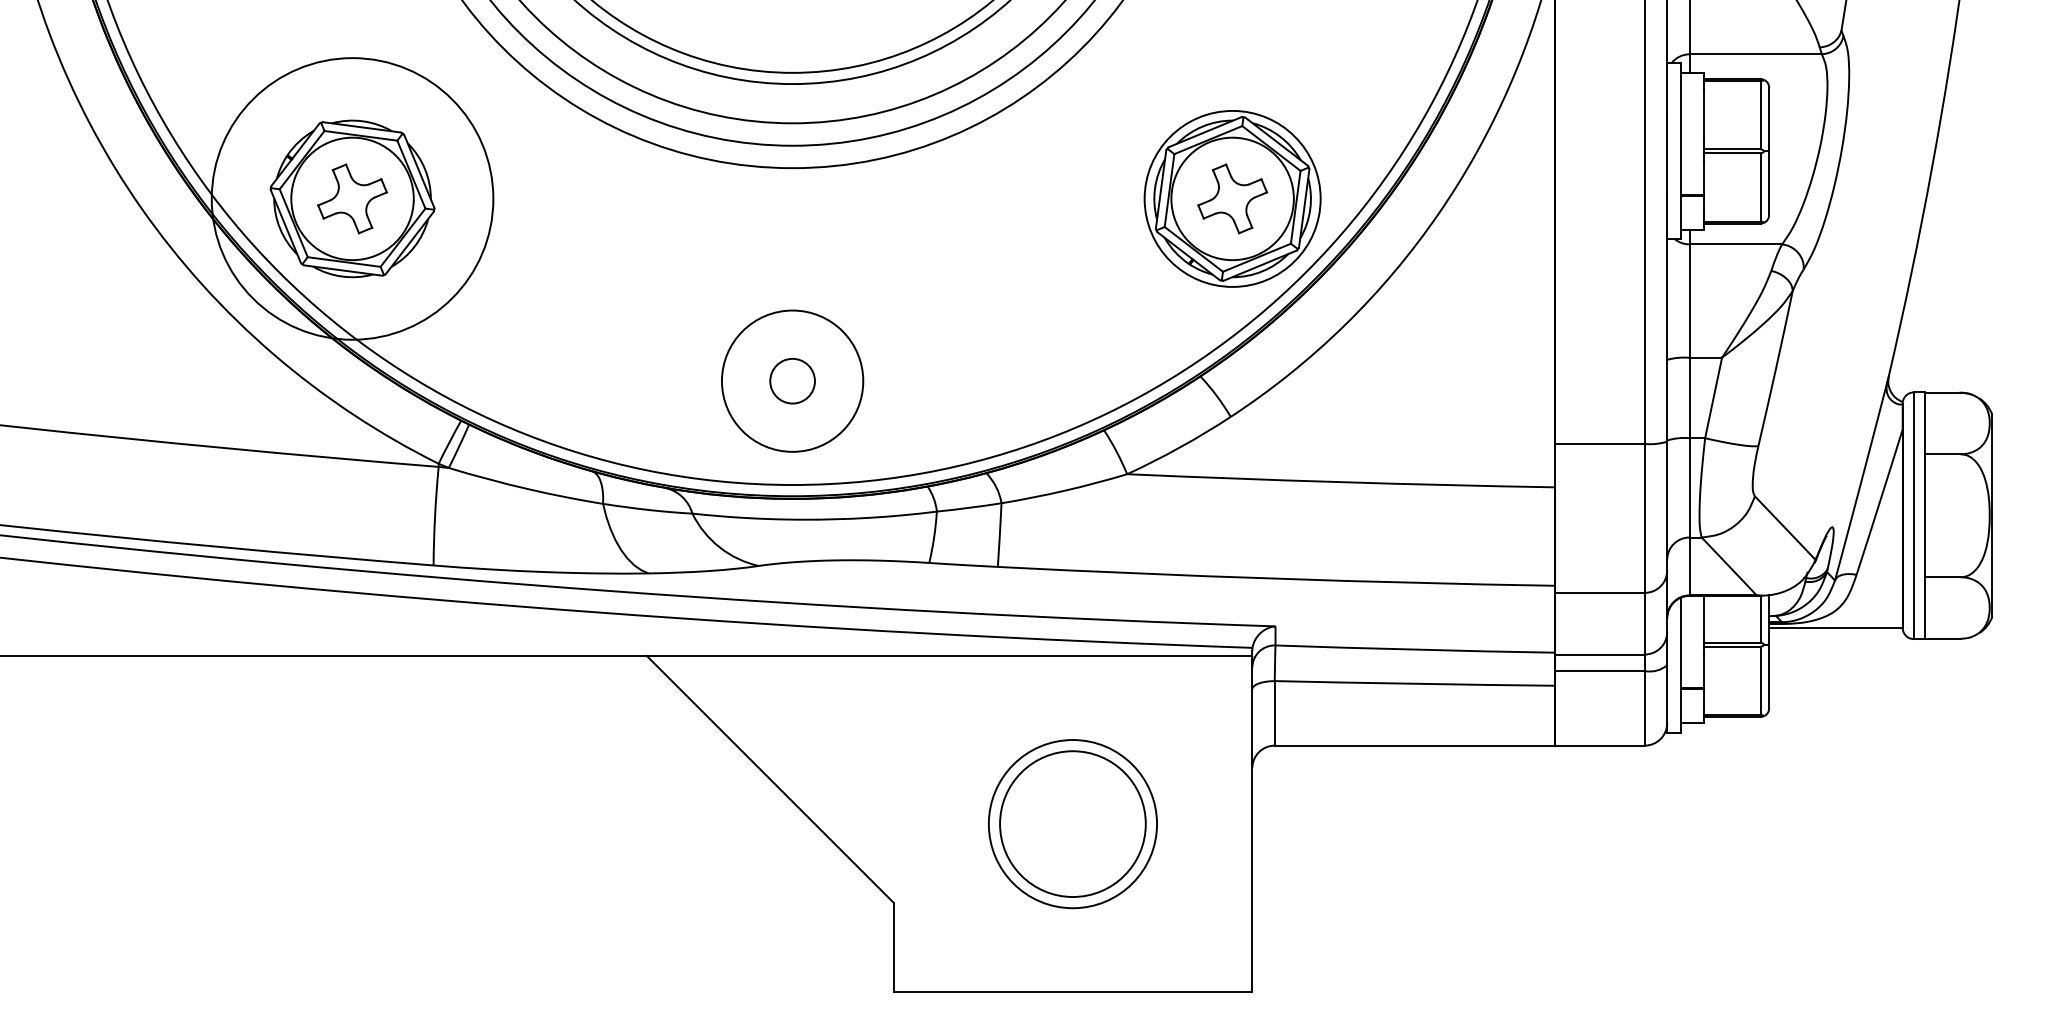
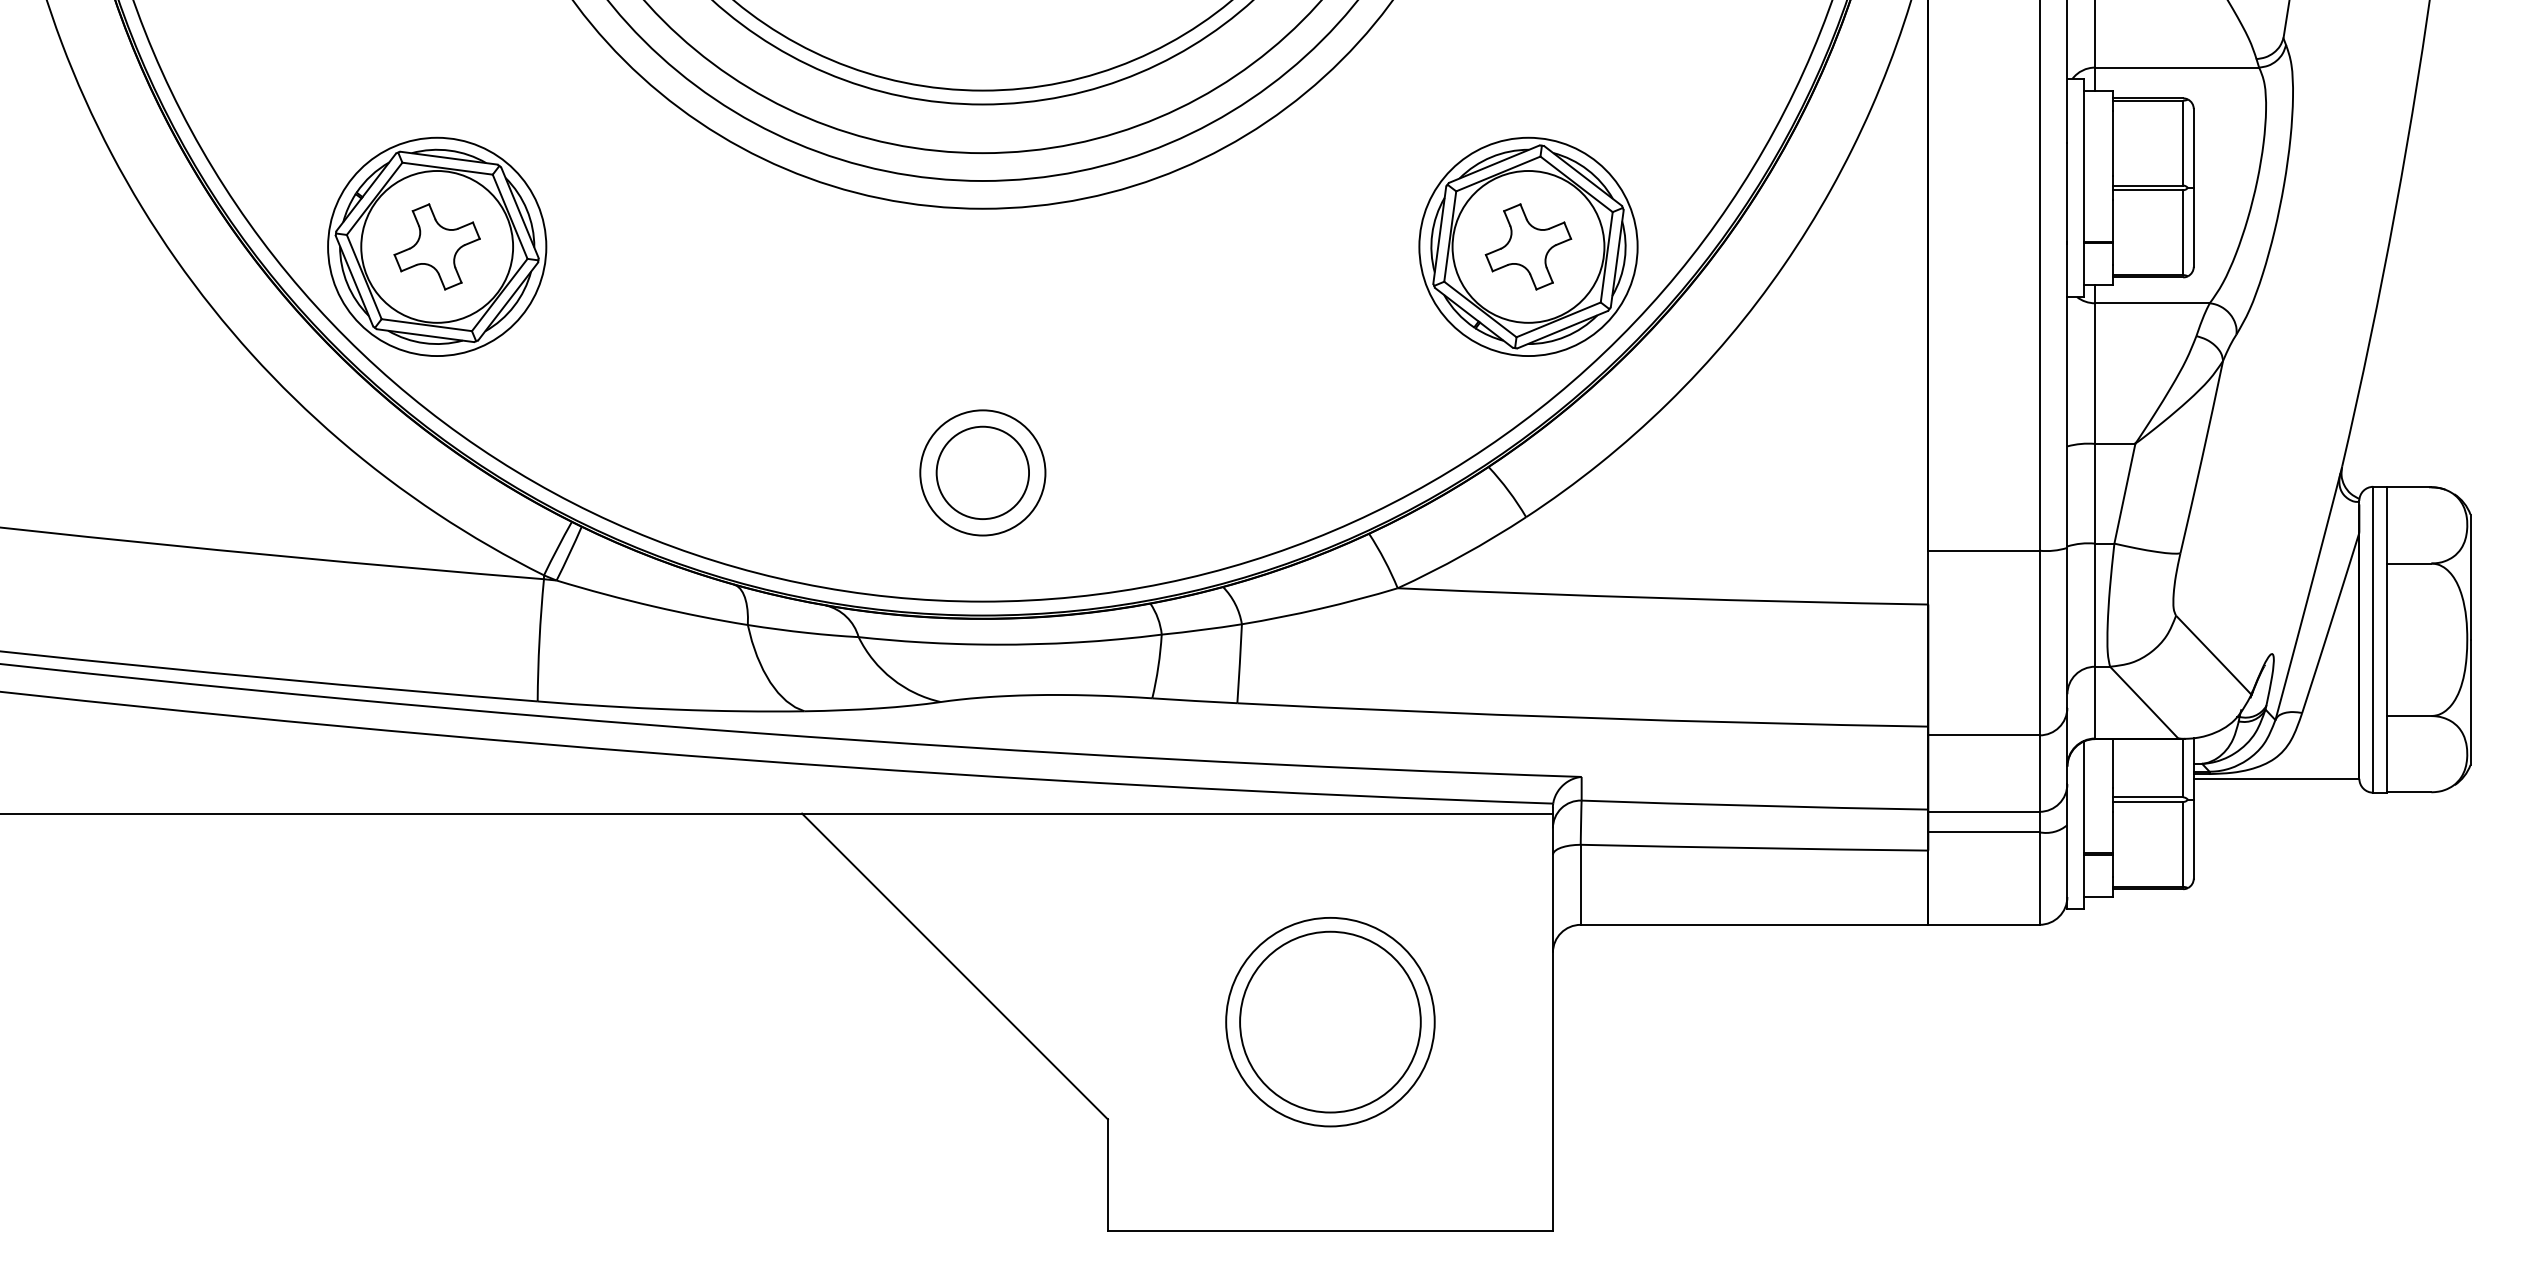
circle: (352, 198) -> (437, 246), size x0.62
circle: (792, 380) -> (982, 472), size x0.71
circle: (792, 380) -> (982, 472), size x1.67

